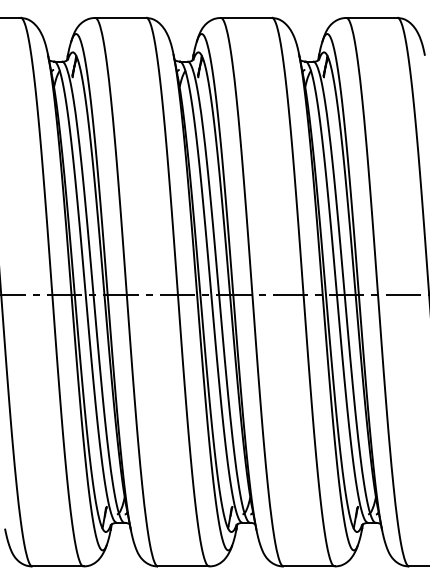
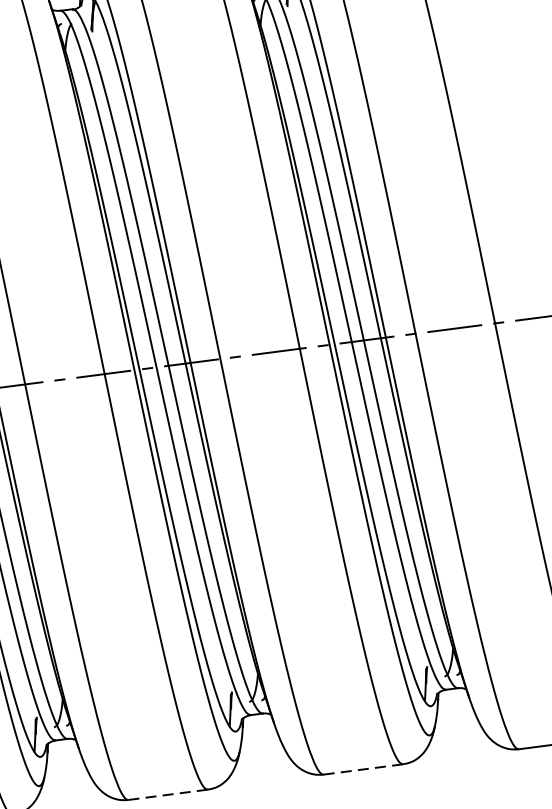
line: (183, 566) -> (168, 794), solid -> dashed
line: (309, 566) -> (363, 769), solid -> dashed

